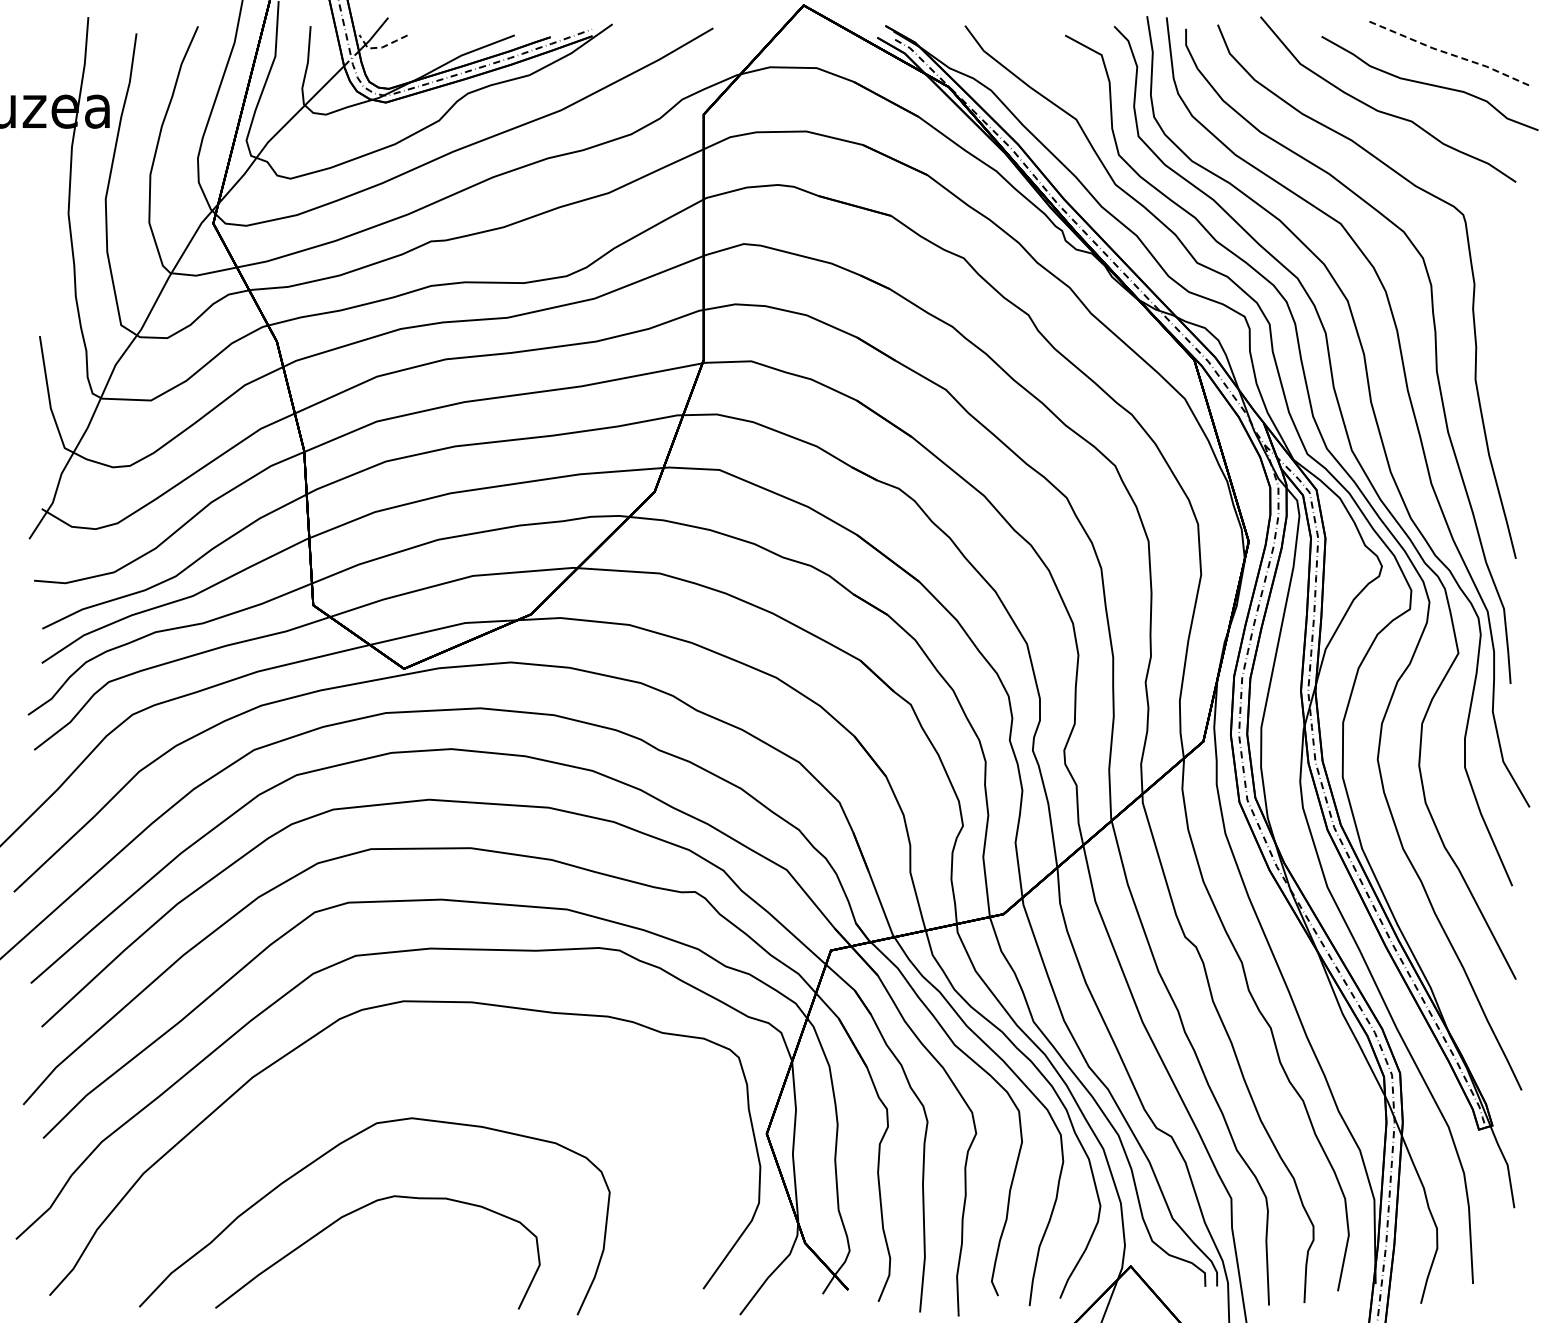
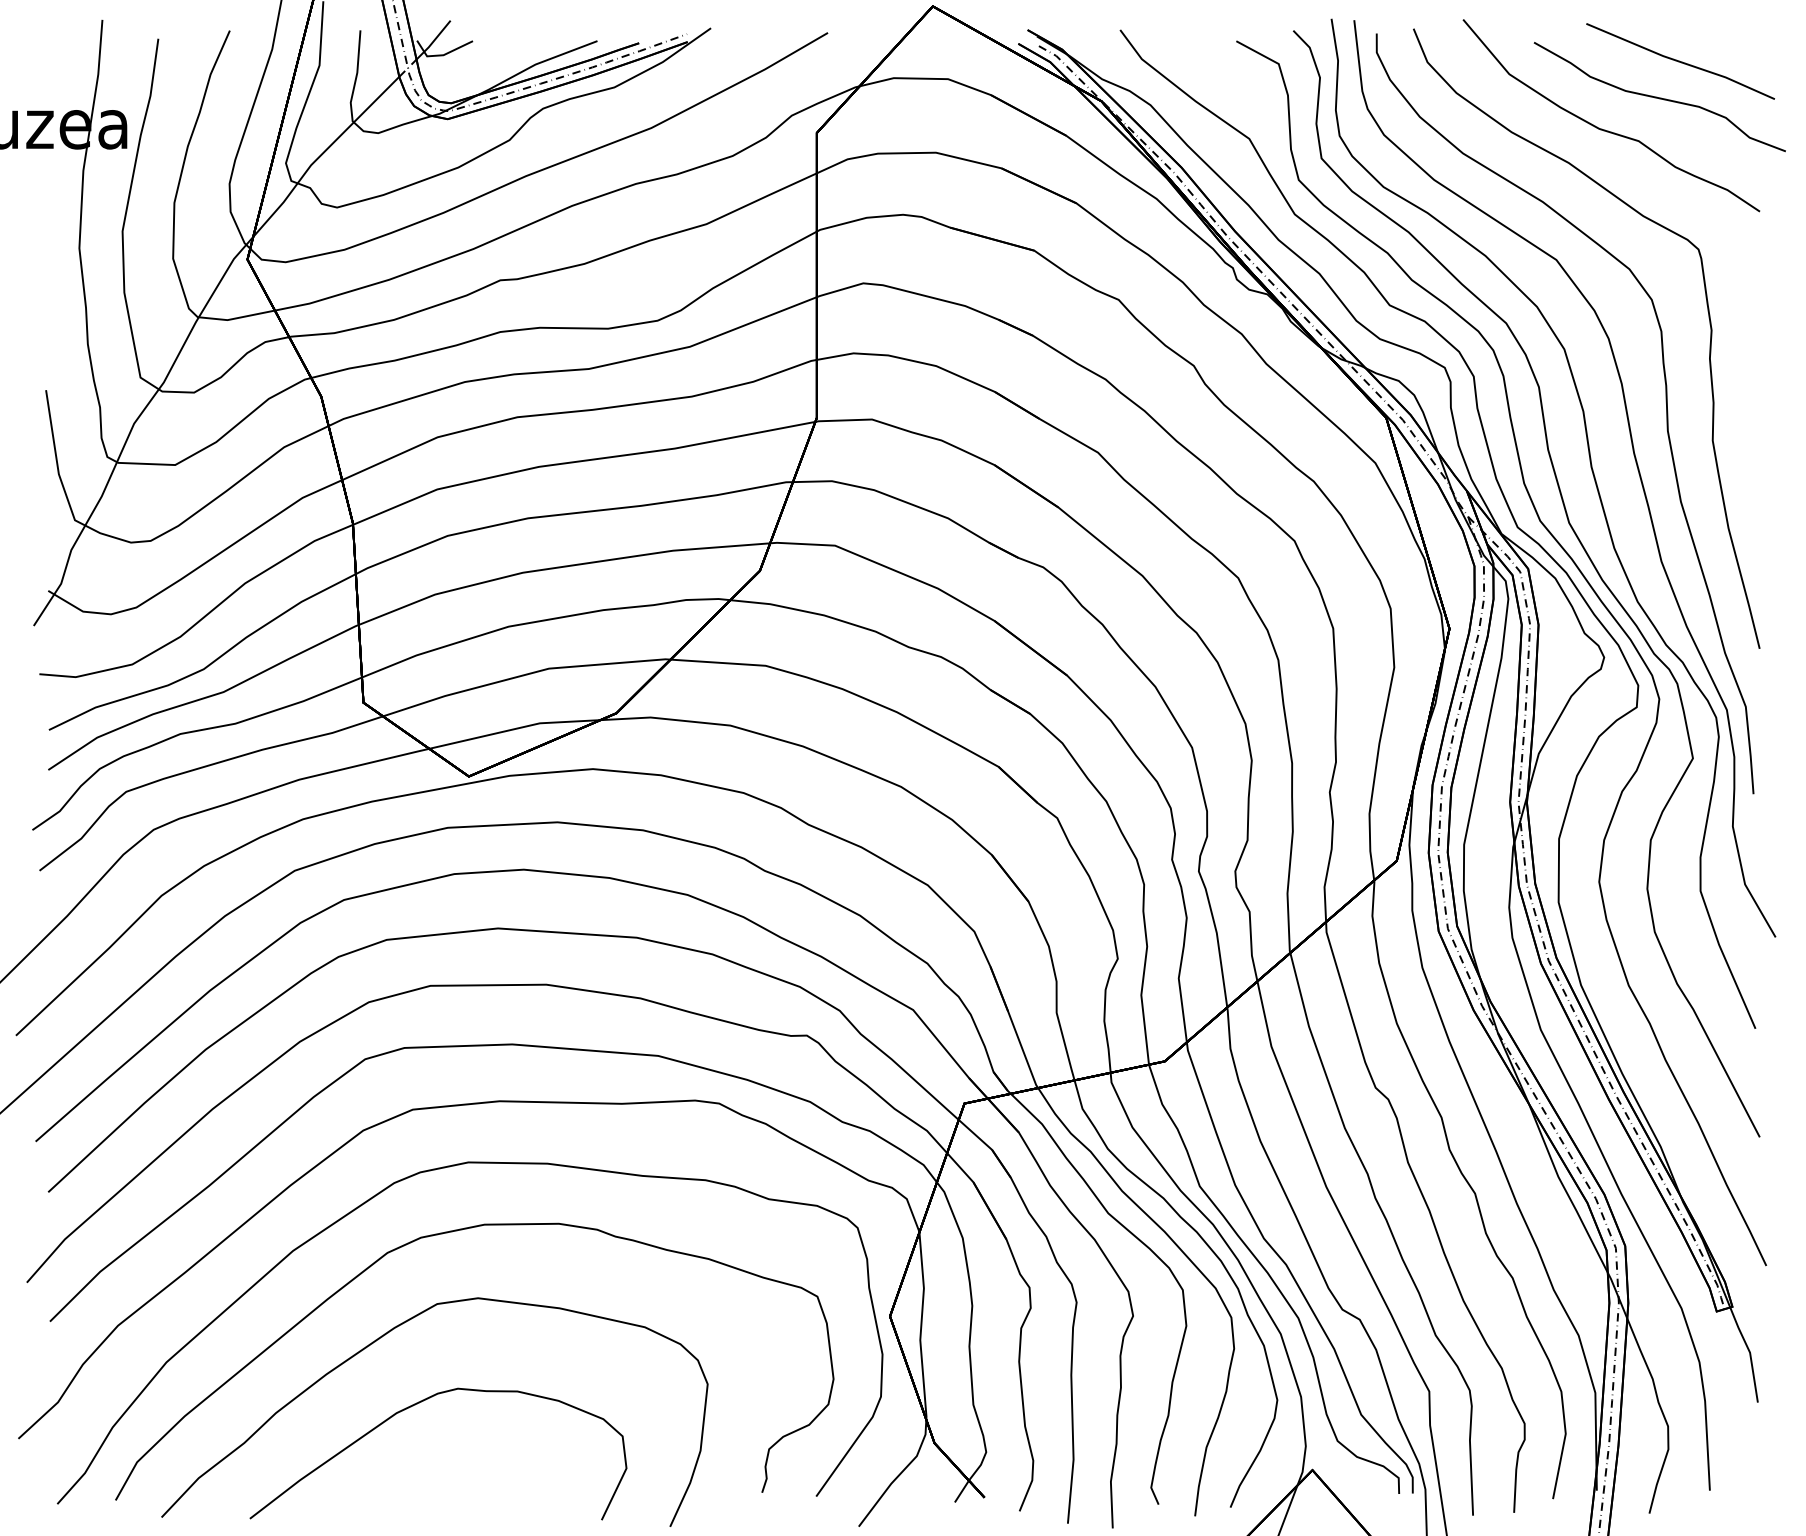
line: (380, 47) -> (441, 55), dashed -> solid
line: (1448, 53) -> (1681, 62), dashed -> solid
curve: (386, 1062) -> (448, 1233), added

